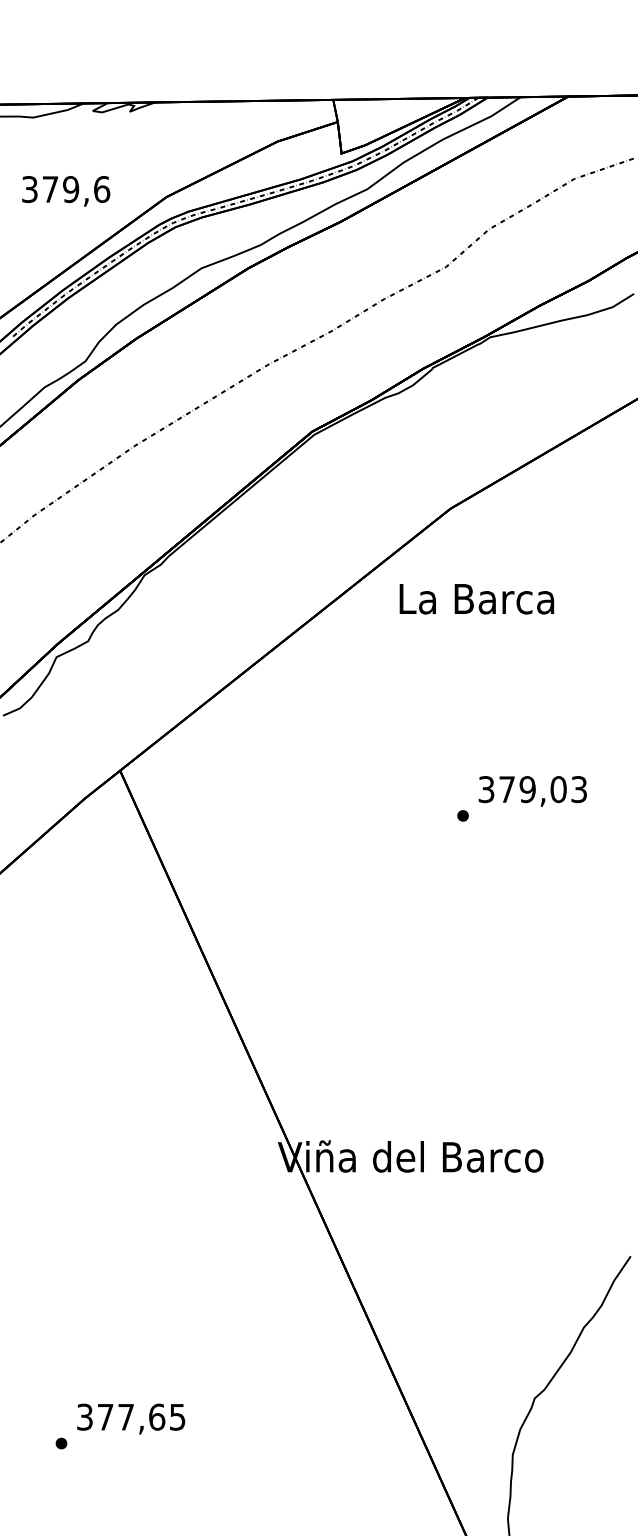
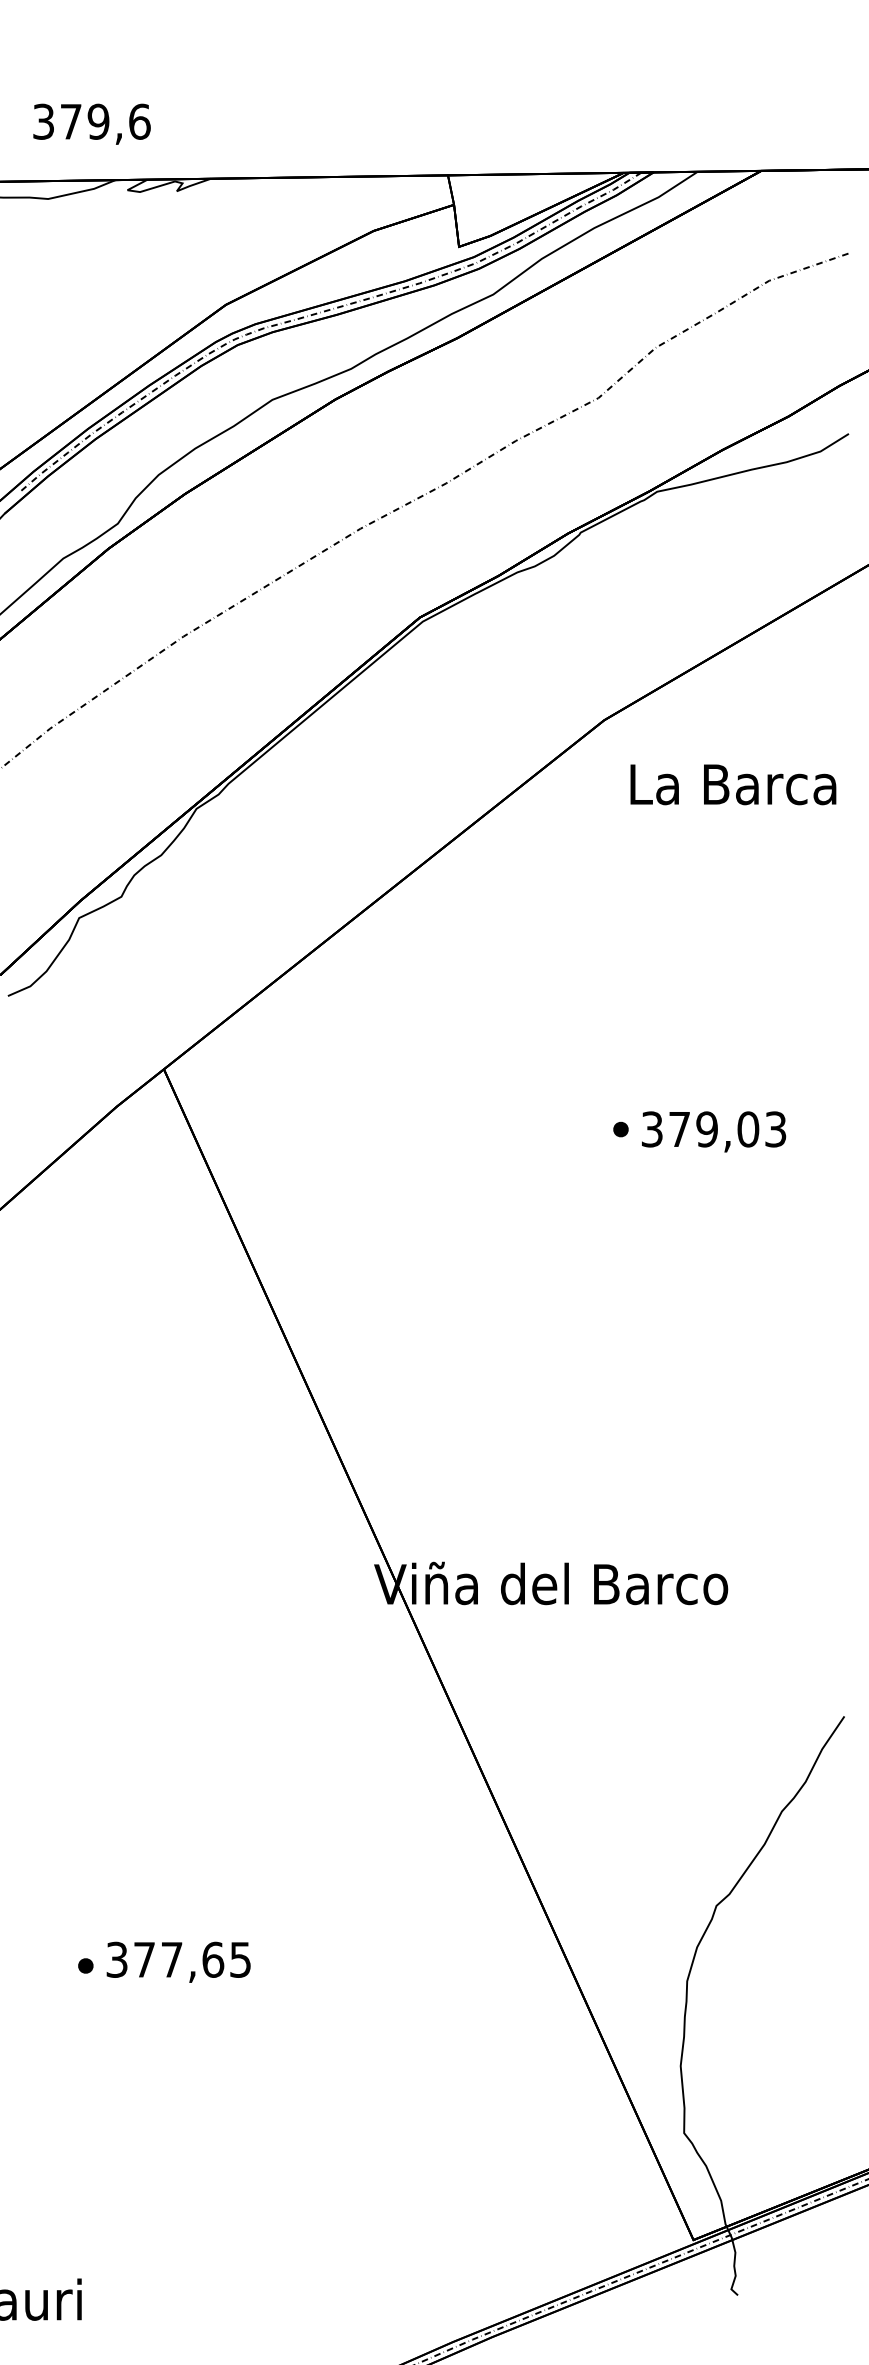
text: (65, 190) -> (91, 123), moved
text: (476, 599) -> (733, 784), moved
text: (533, 791) -> (714, 1131), moved
text: (131, 1418) -> (178, 1961), moved

